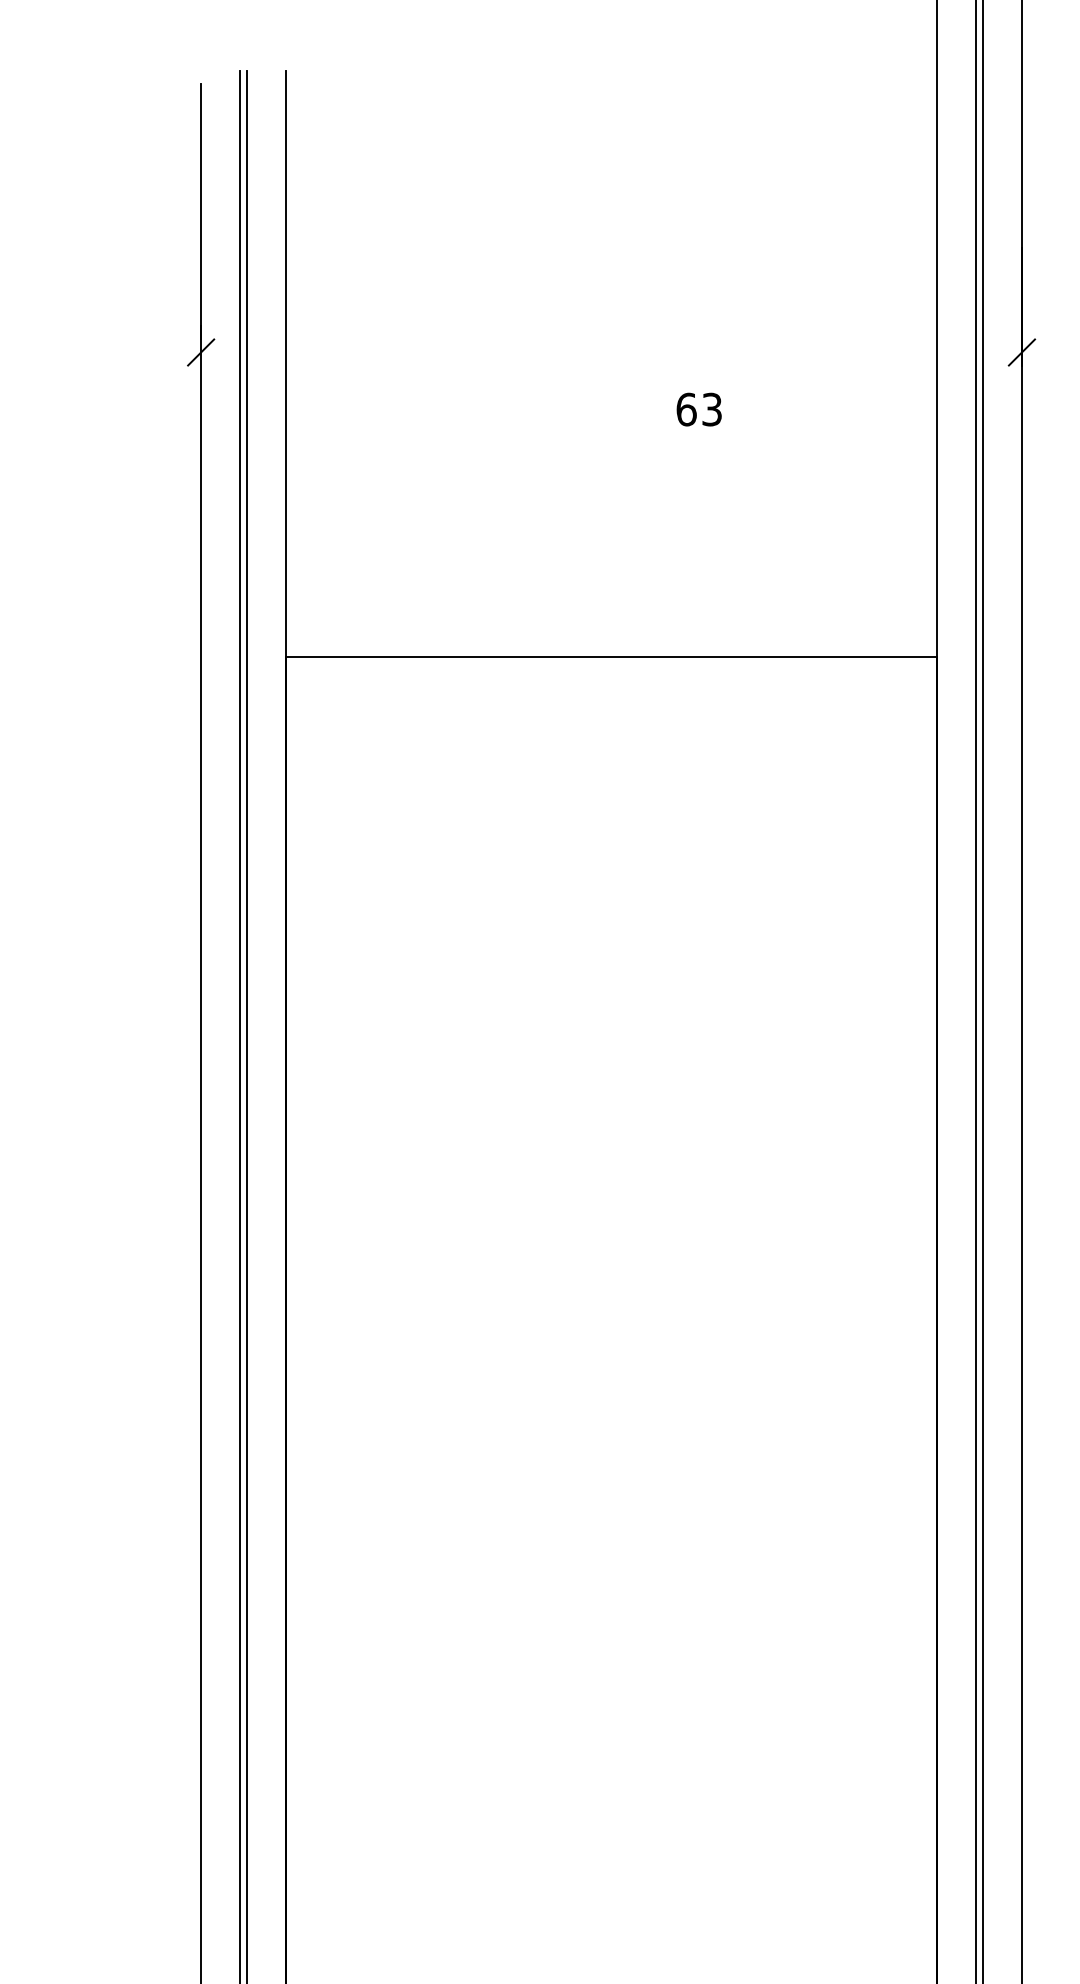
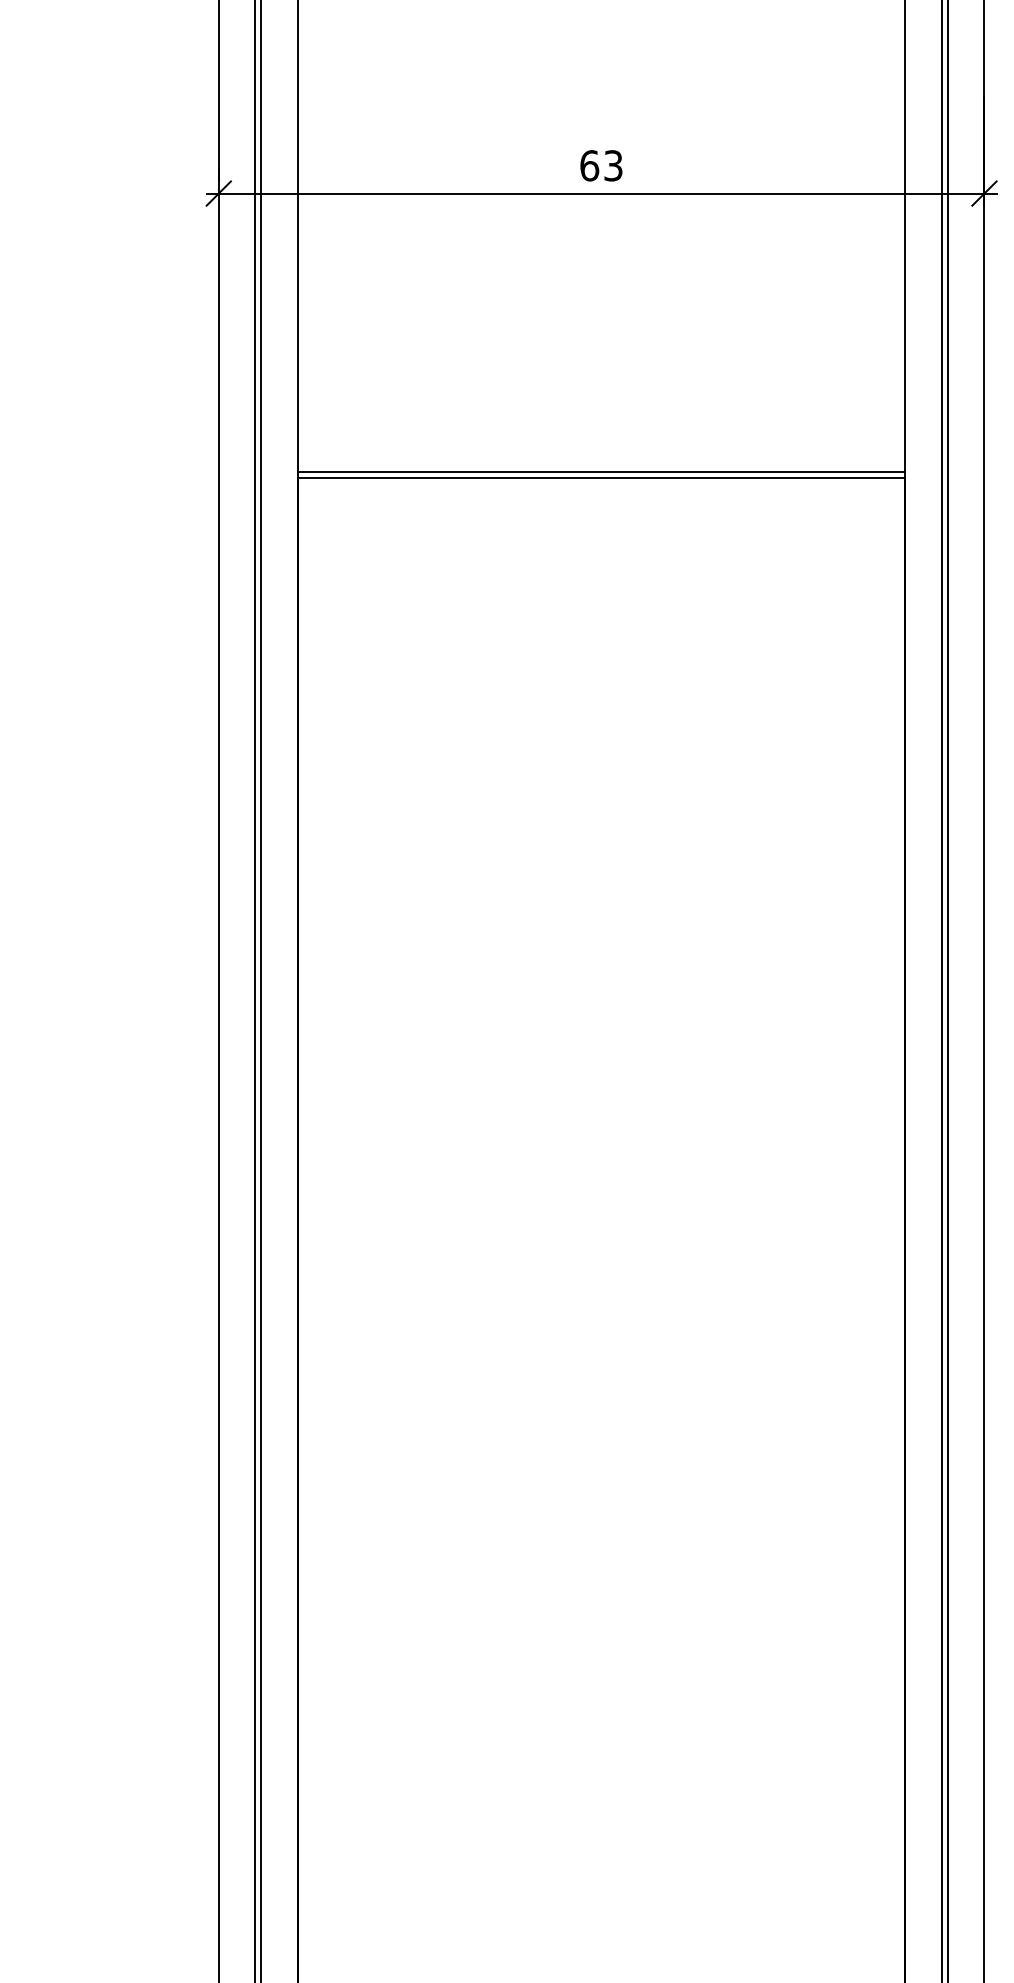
line: (611, 352) -> (601, 193), added
text: (699, 409) -> (601, 165), moved
line: (611, 650) -> (601, 471), added

